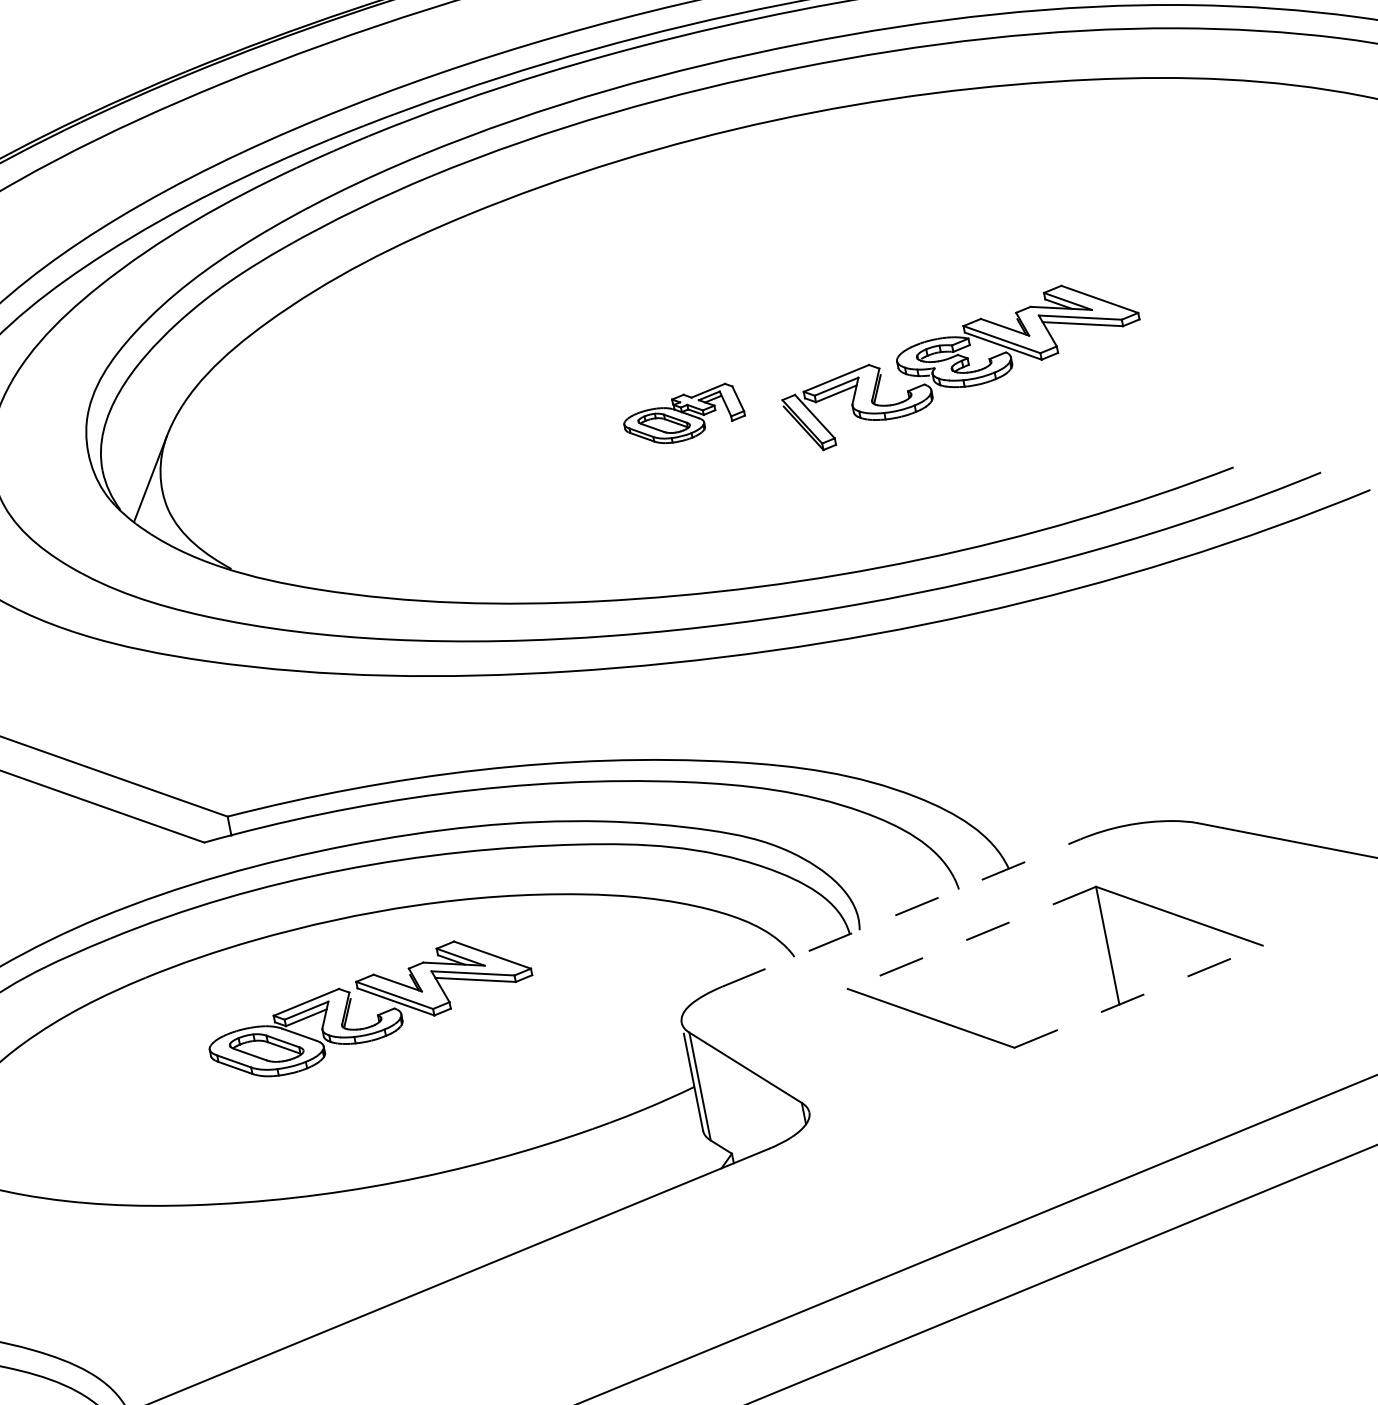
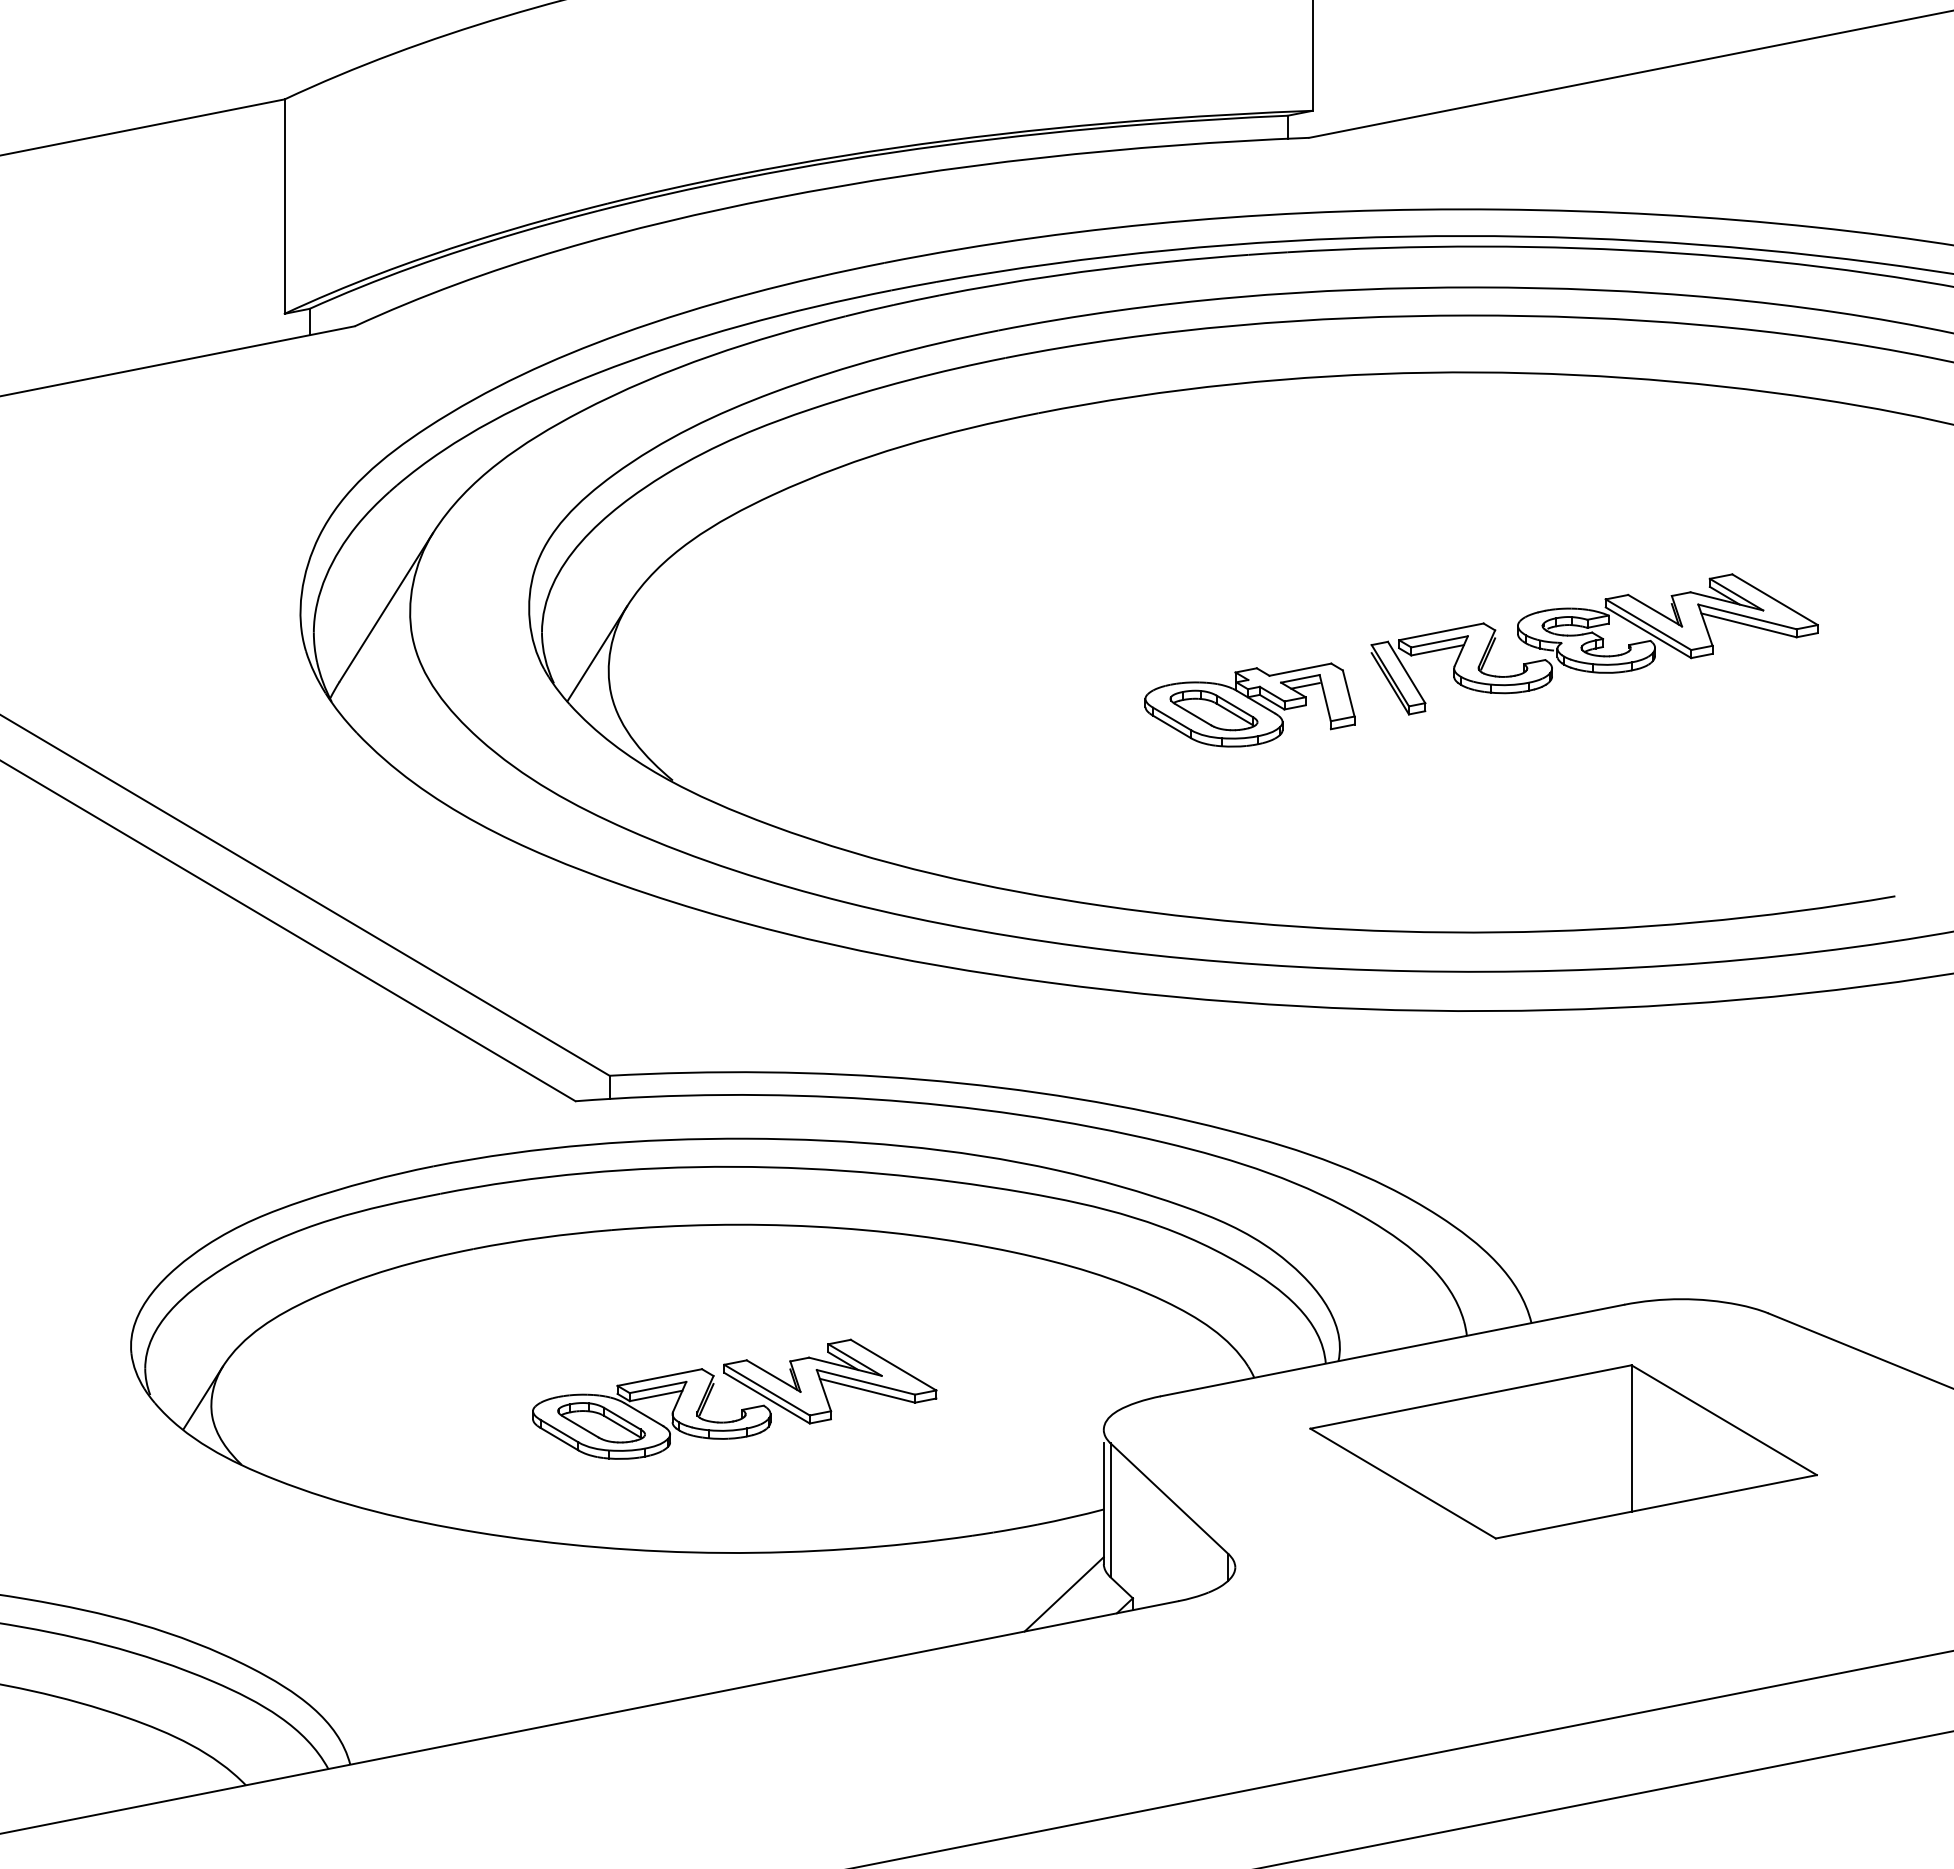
part: (961, 364) -> (1594, 644), moved
part: (683, 415) -> (1249, 704), size x1.43
line: (902, 912) -> (1393, 1350), dashed -> solid
line: (971, 937) -> (1470, 1396), dashed -> solid
line: (1138, 996) -> (1656, 1506), dashed -> solid
part: (377, 1015) -> (741, 1409), moved
line: (675, 1161) -> (1063, 1594), added

